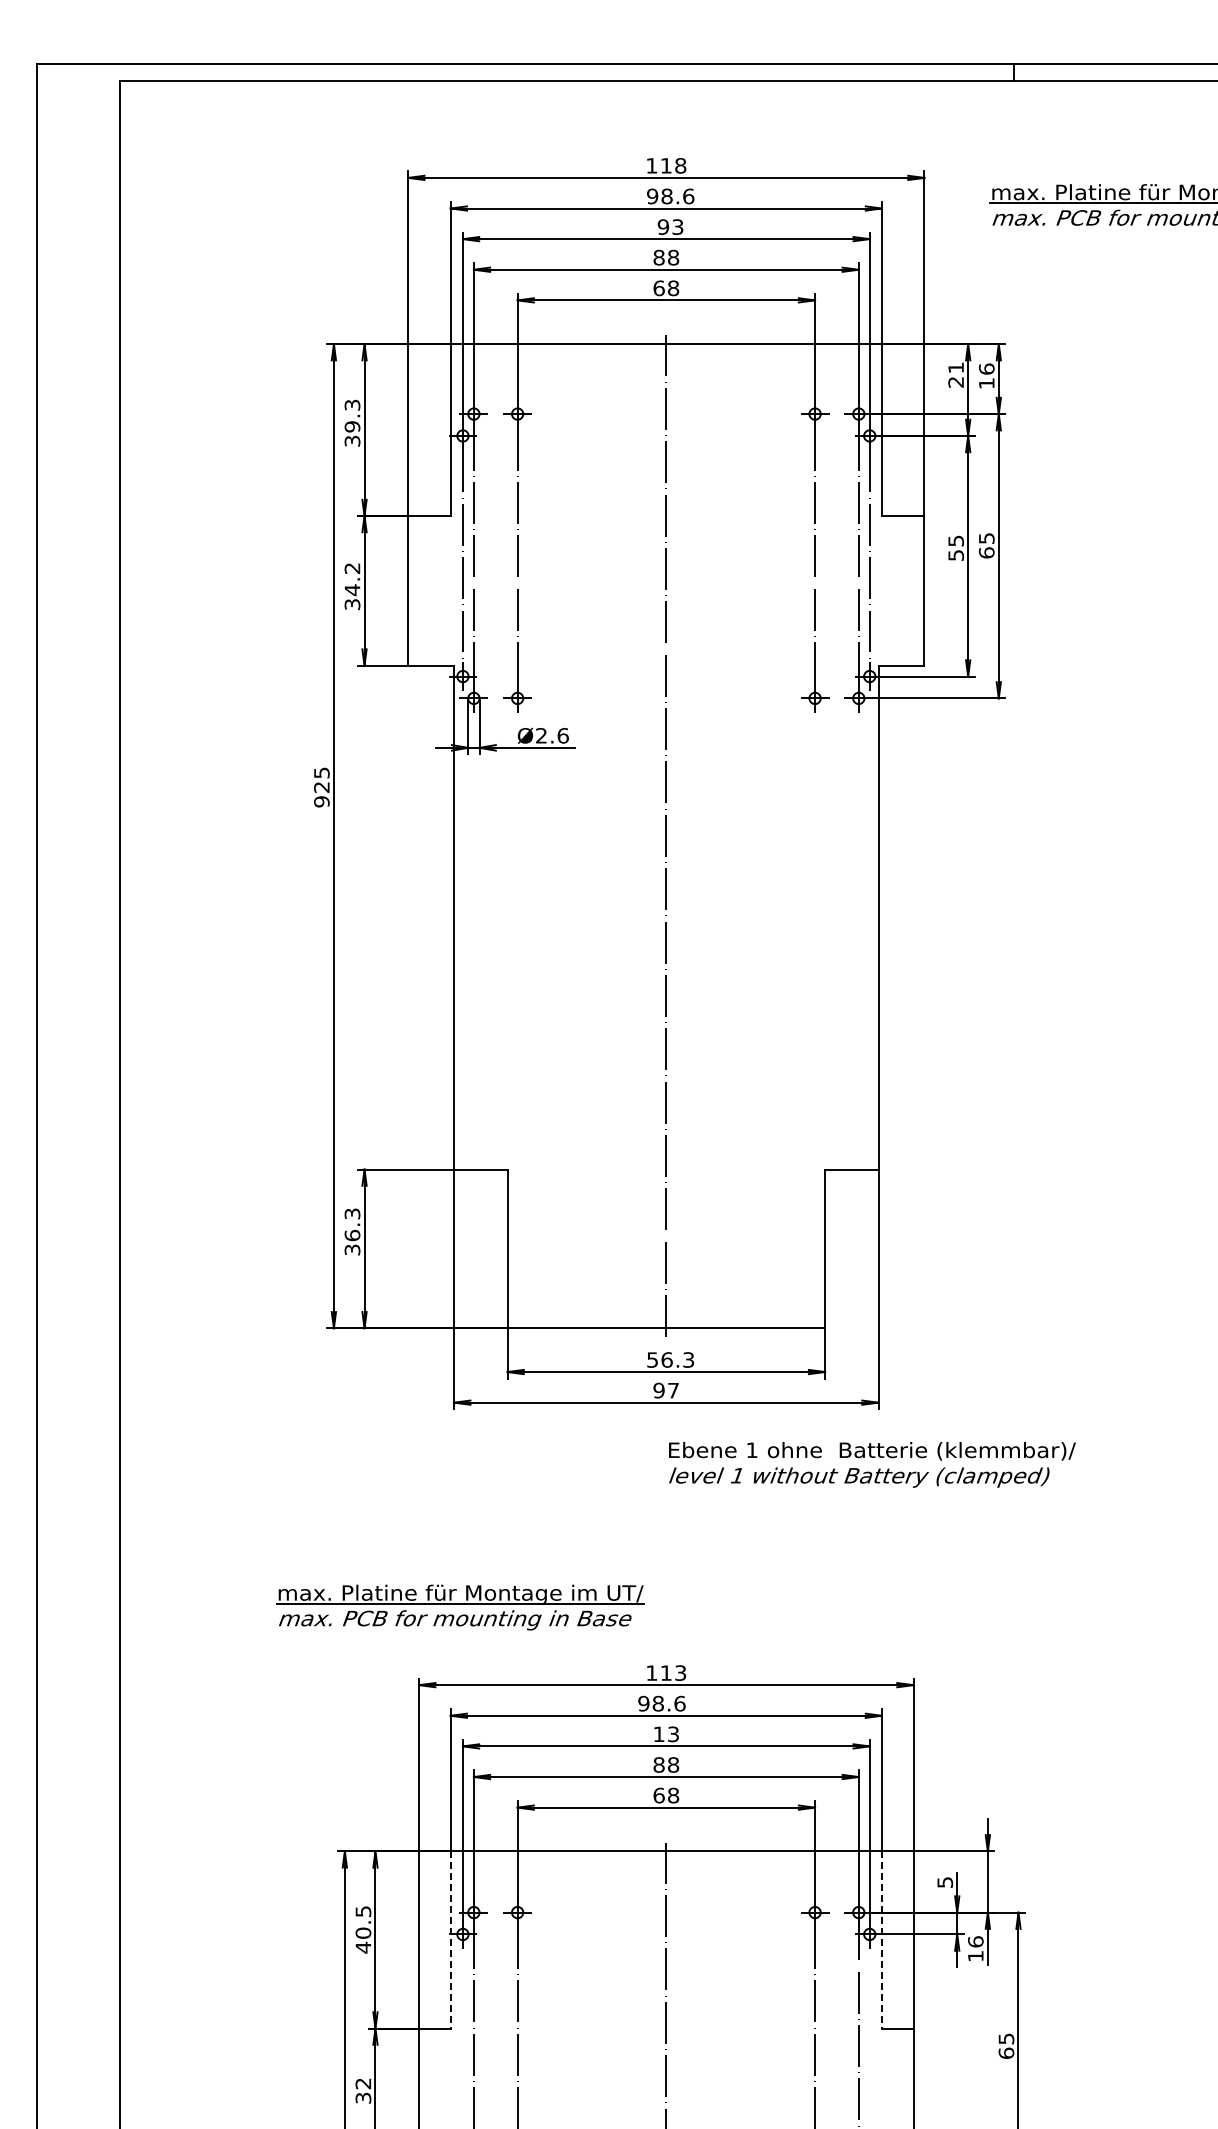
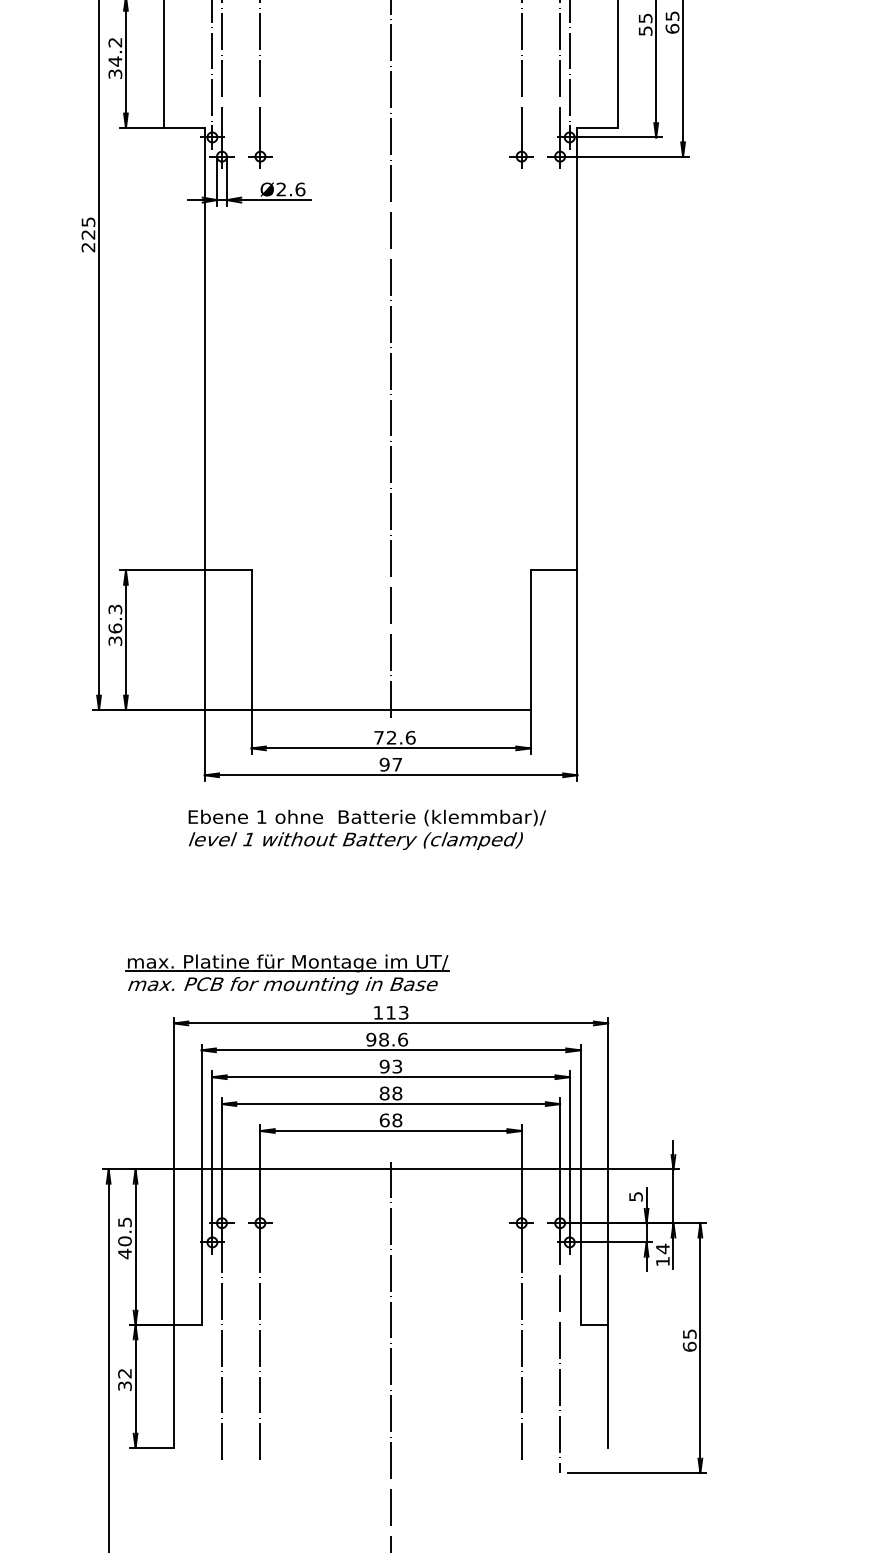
text: (321, 801) -> (88, 247), 925 -> 225
text: (670, 1359) -> (394, 737), 56.3 -> 72.6
text: (872, 1464) -> (367, 829), moved
part: (460, 1607) -> (287, 974), moved
text: (658, 1734) -> (384, 1066), 13 -> 93
line: (450, 1939) -> (201, 1246), dashed -> solid
line: (882, 1939) -> (580, 1246), dashed -> solid
text: (975, 1941) -> (662, 1248), 16 -> 14

